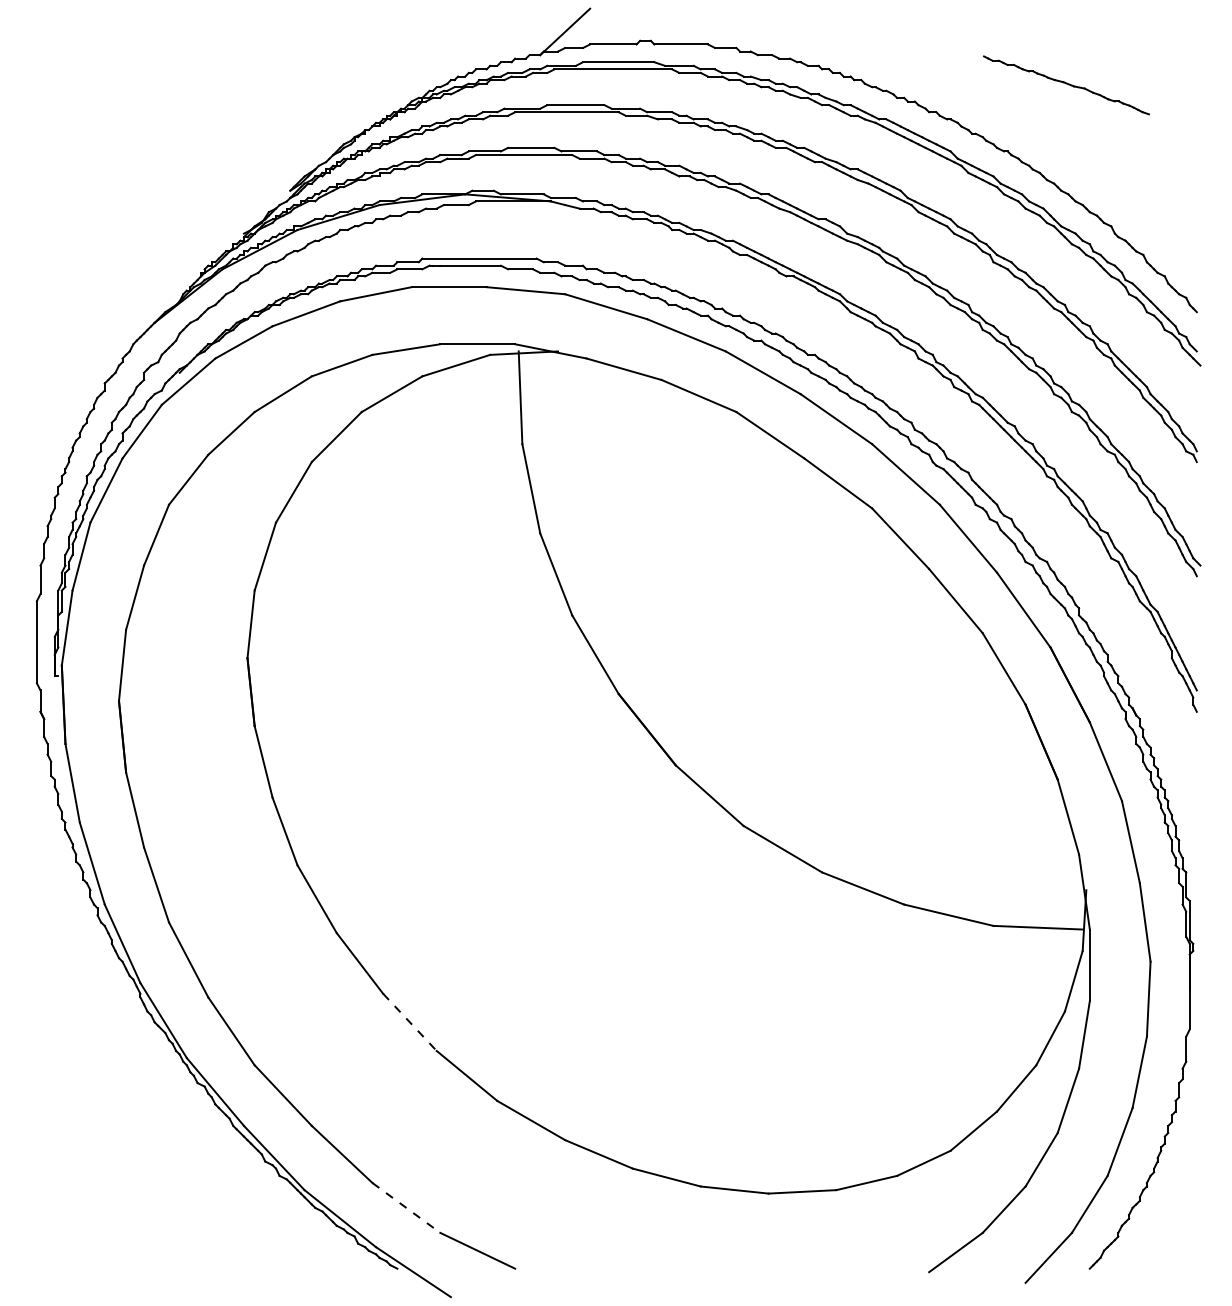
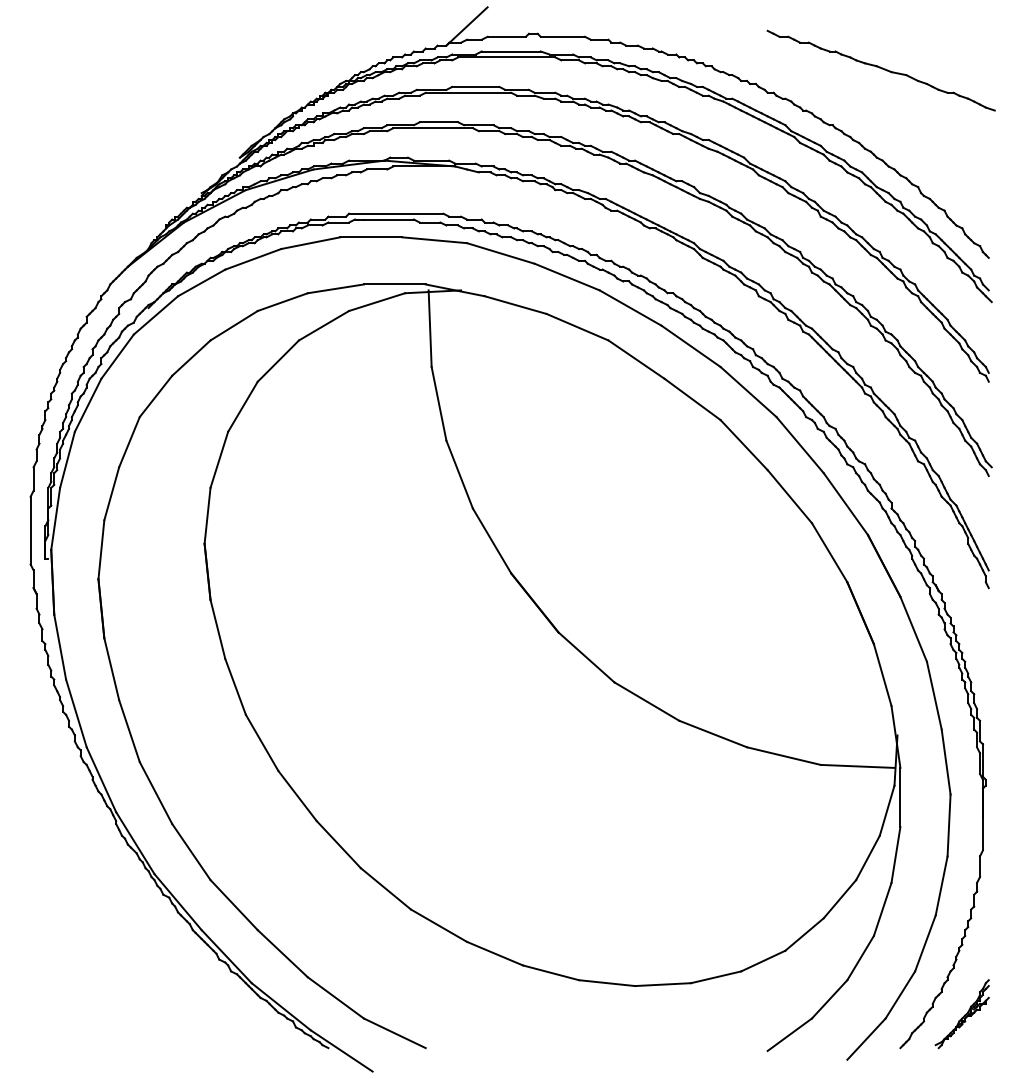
part: (1065, 85) -> (880, 70), size x1.67
line: (410, 1022) -> (339, 844), dashed -> solid
line: (405, 1207) -> (335, 997), dashed -> solid
part: (1163, 1228) -> (961, 1014), added

